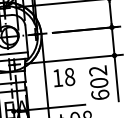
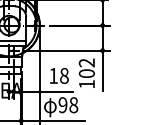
text: (64, 77) -> (59, 75), moved
text: (99, 94) -> (86, 83), 602 -> 102

